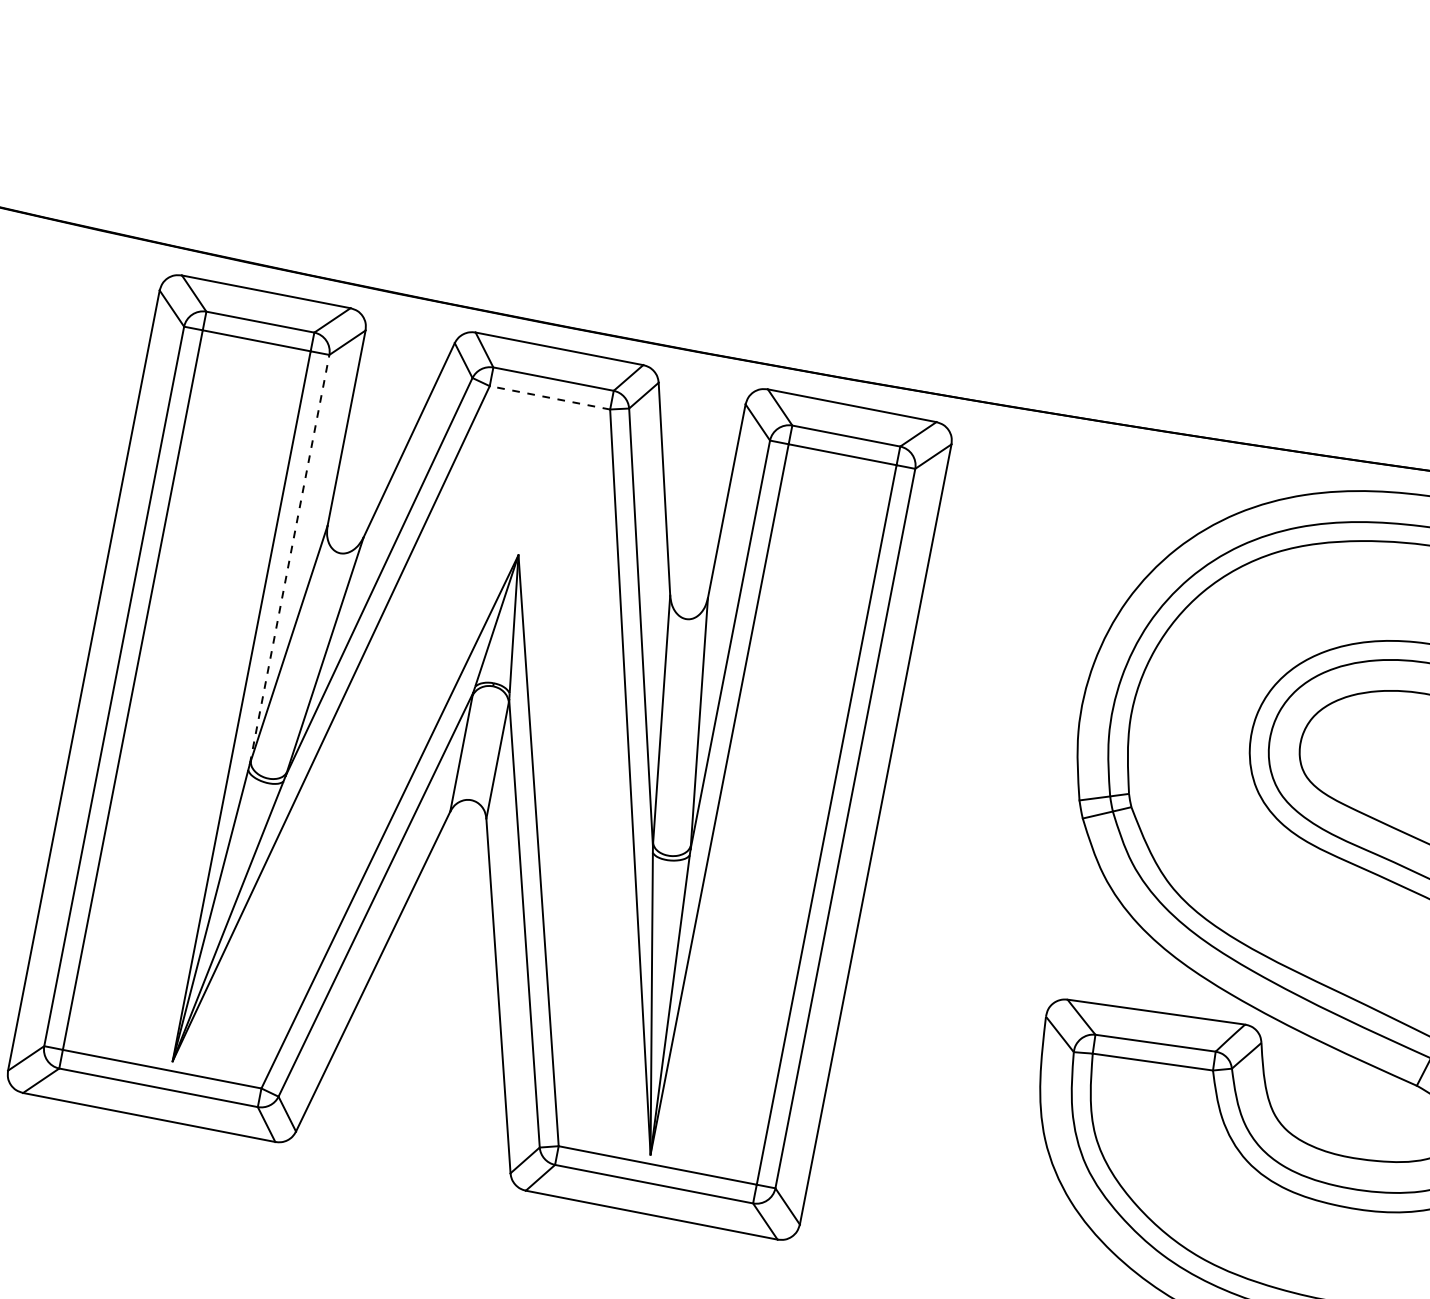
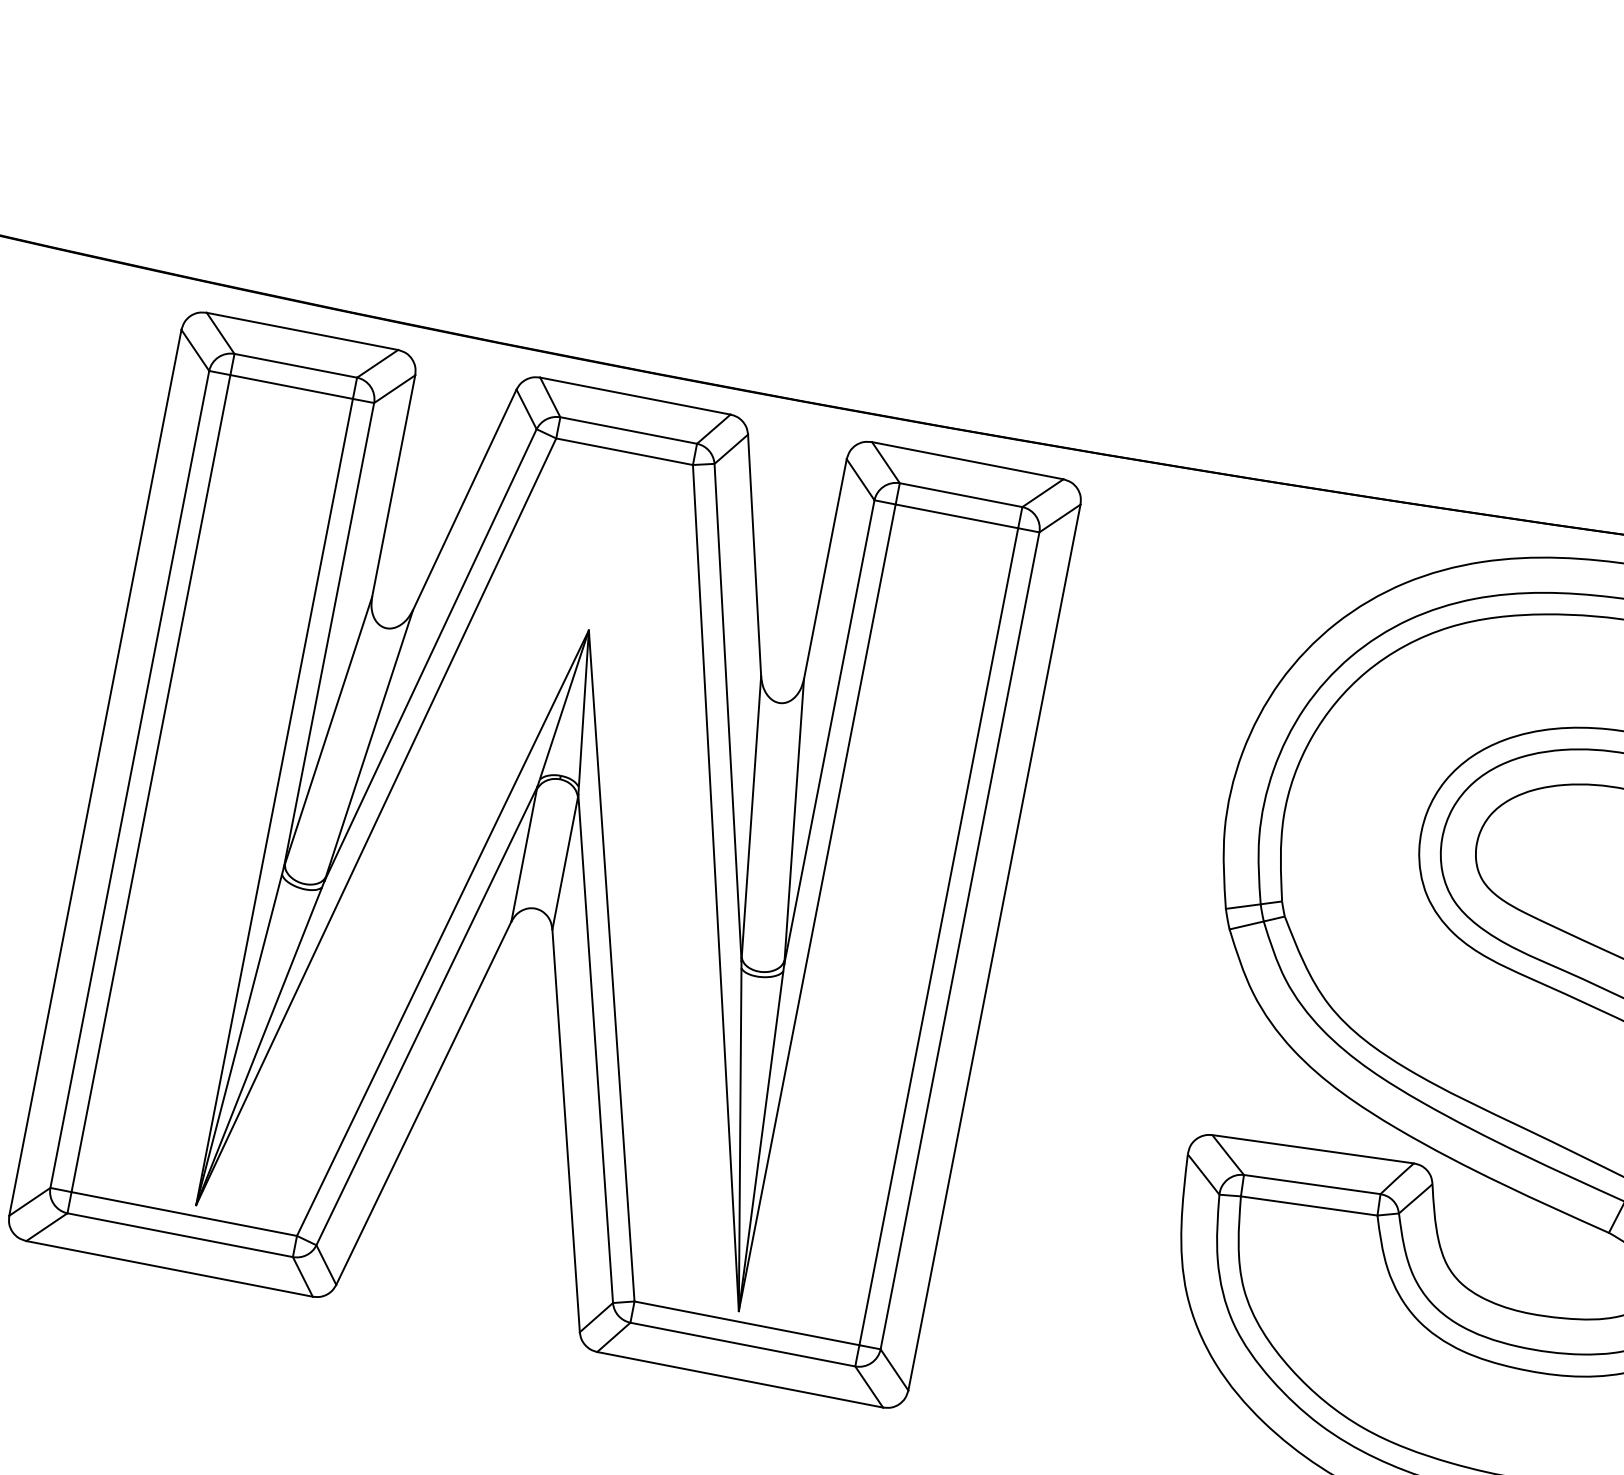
line: (549, 397) -> (624, 451), dashed -> solid
line: (290, 559) -> (329, 635), dashed -> solid

